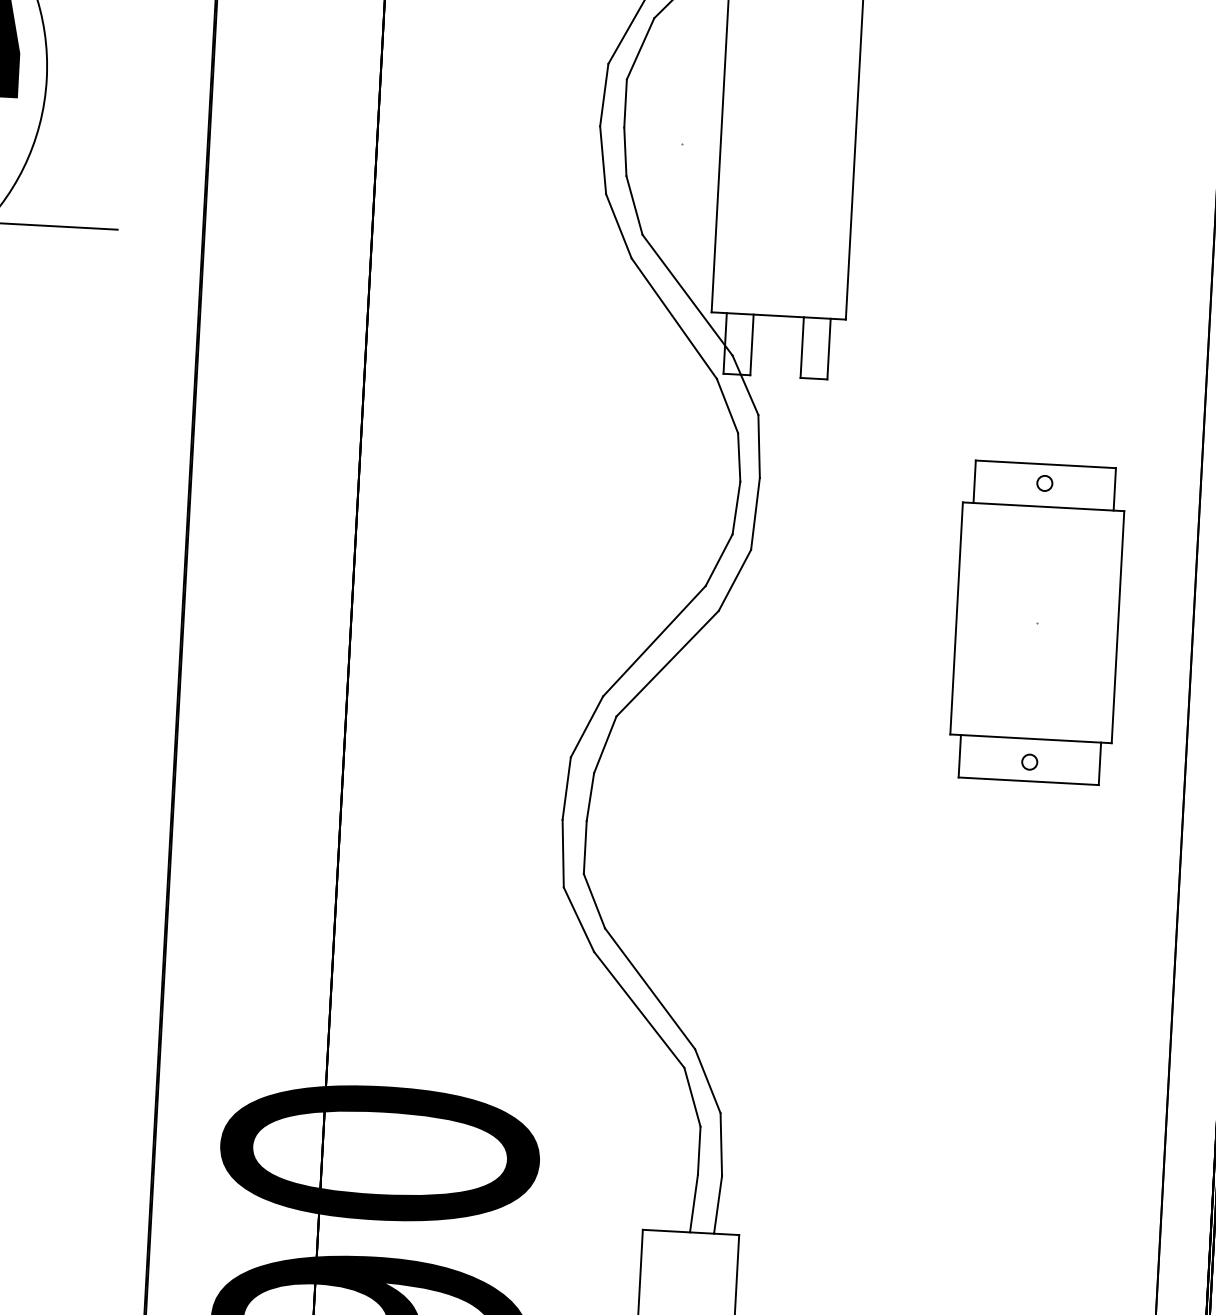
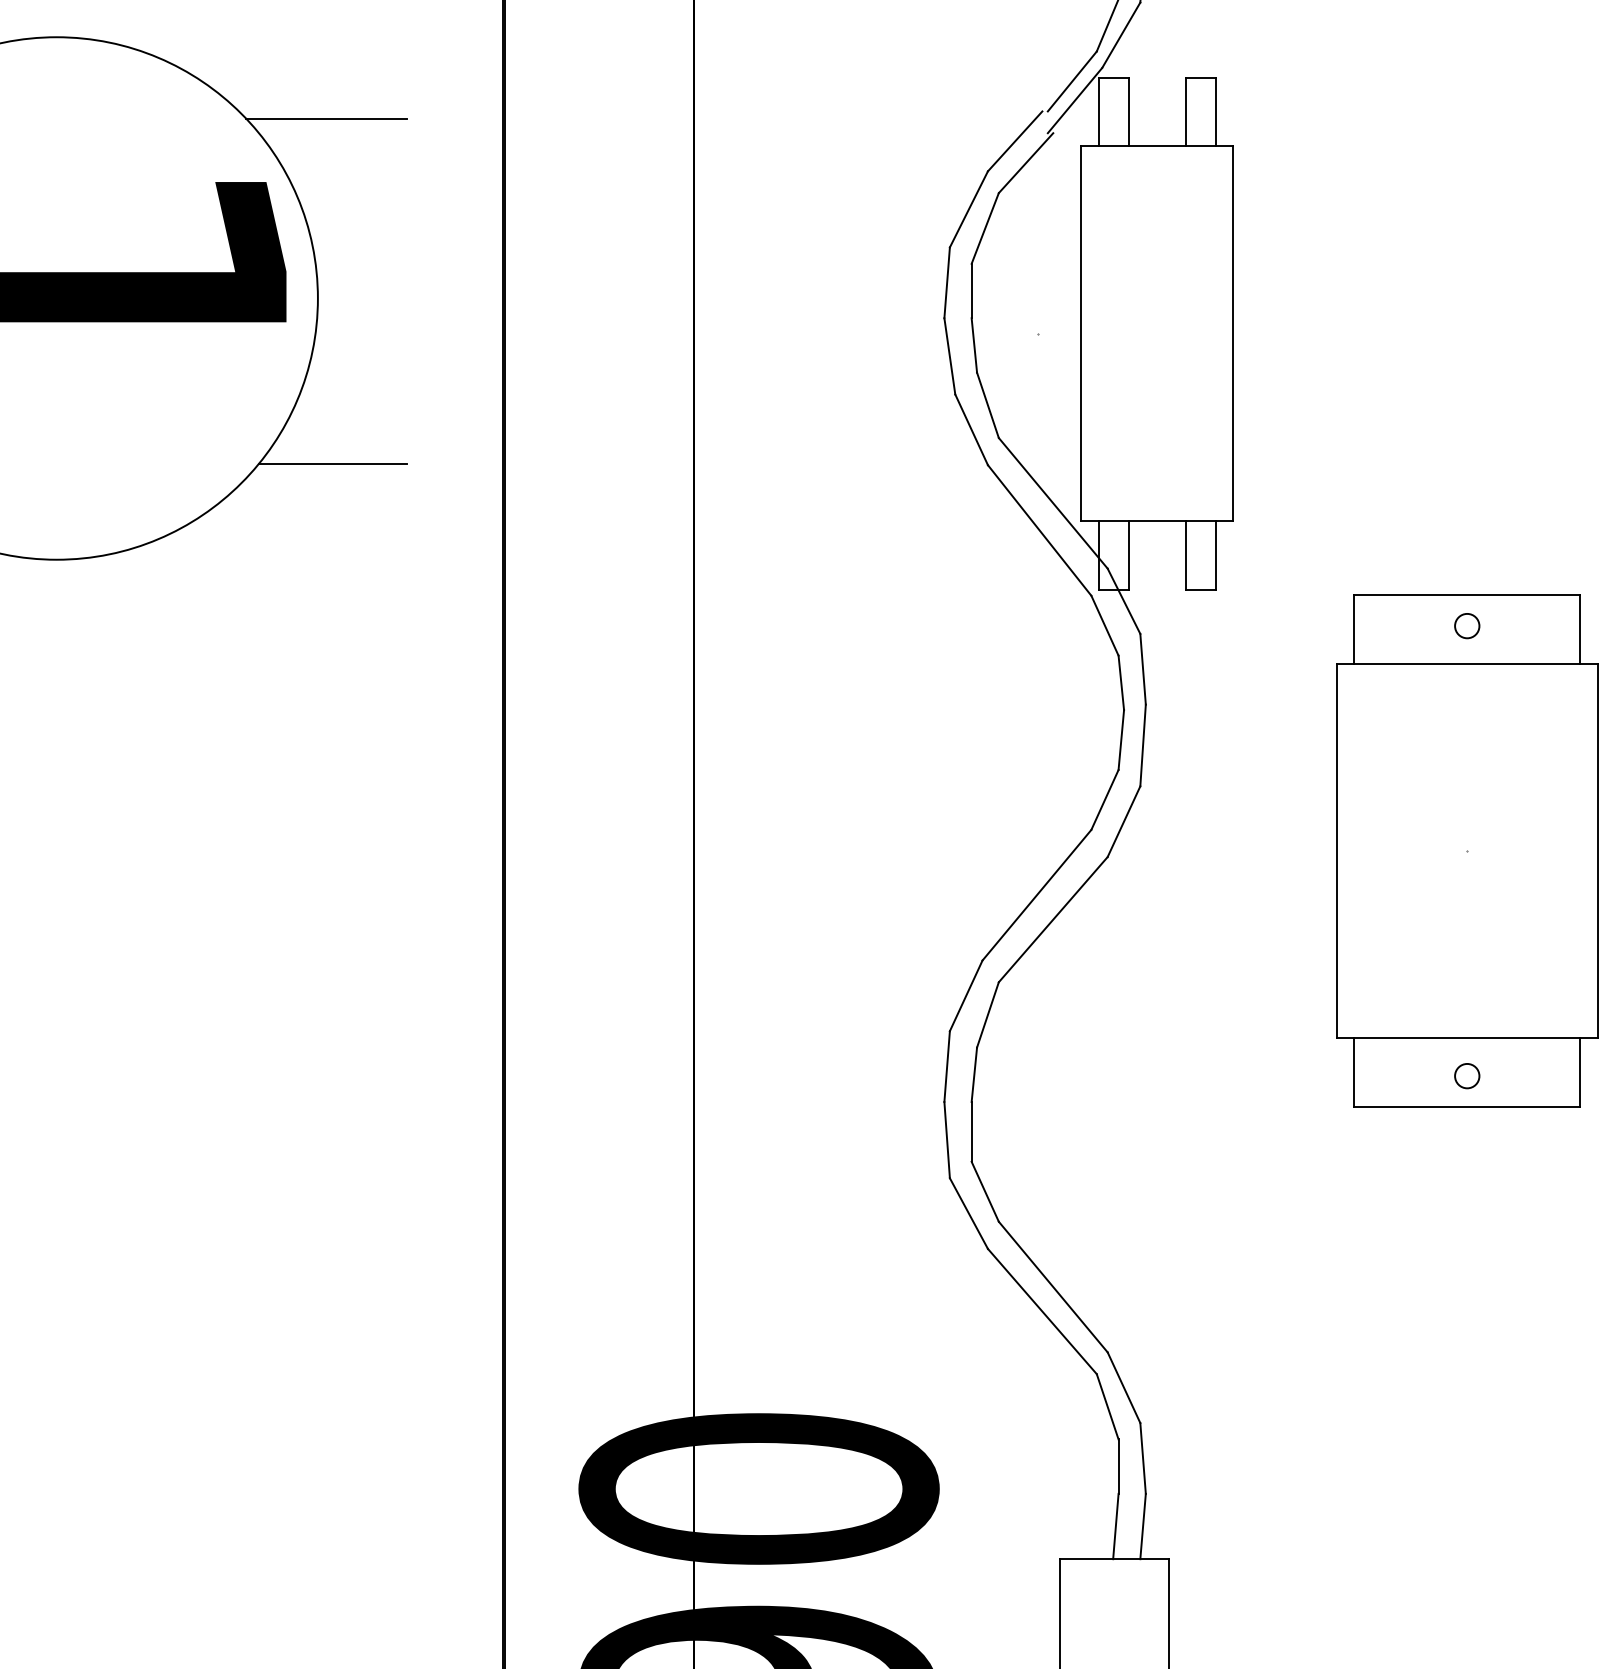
part: (1037, 622) -> (1467, 850), size x1.43

